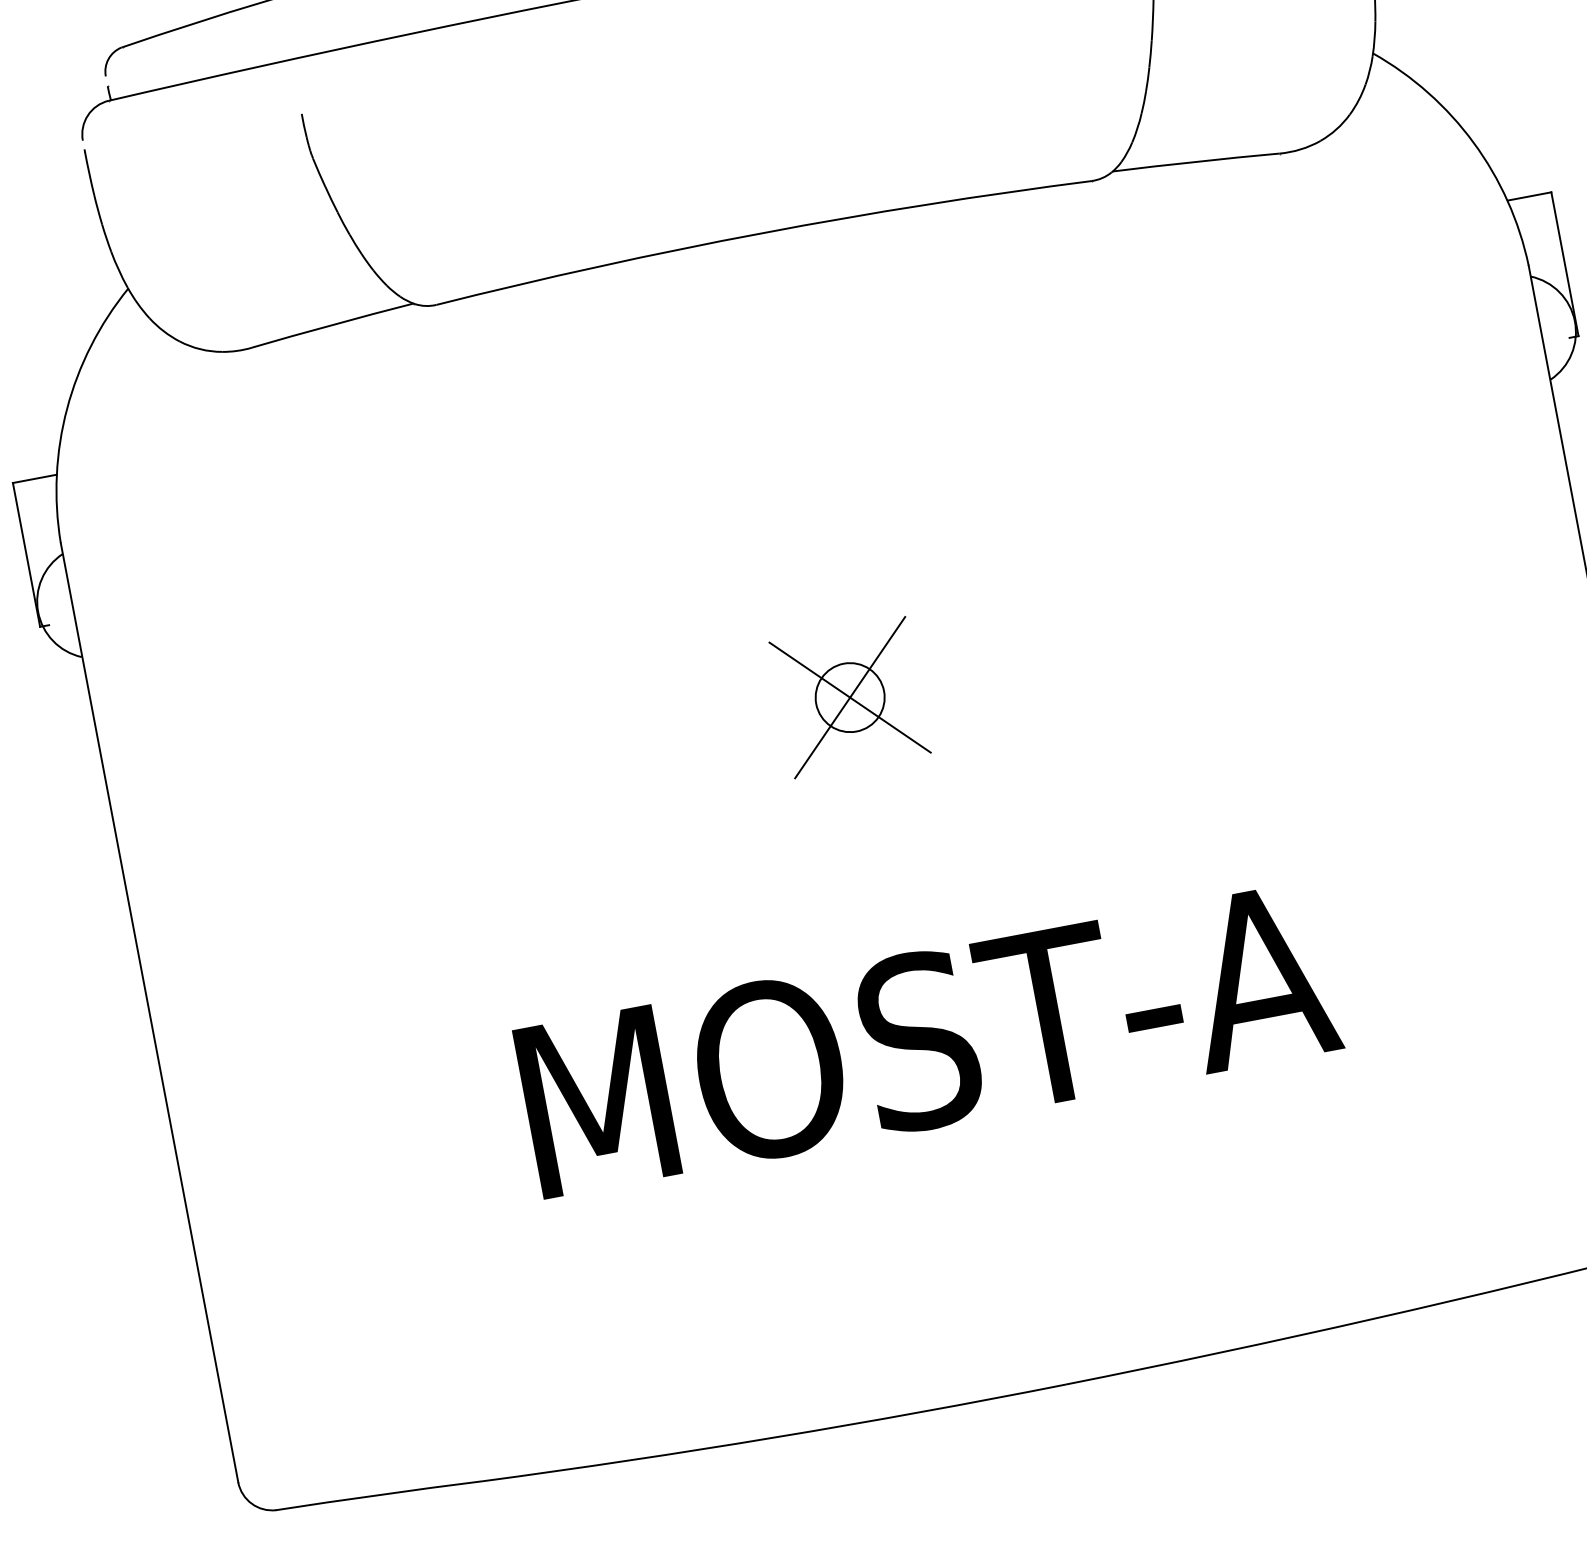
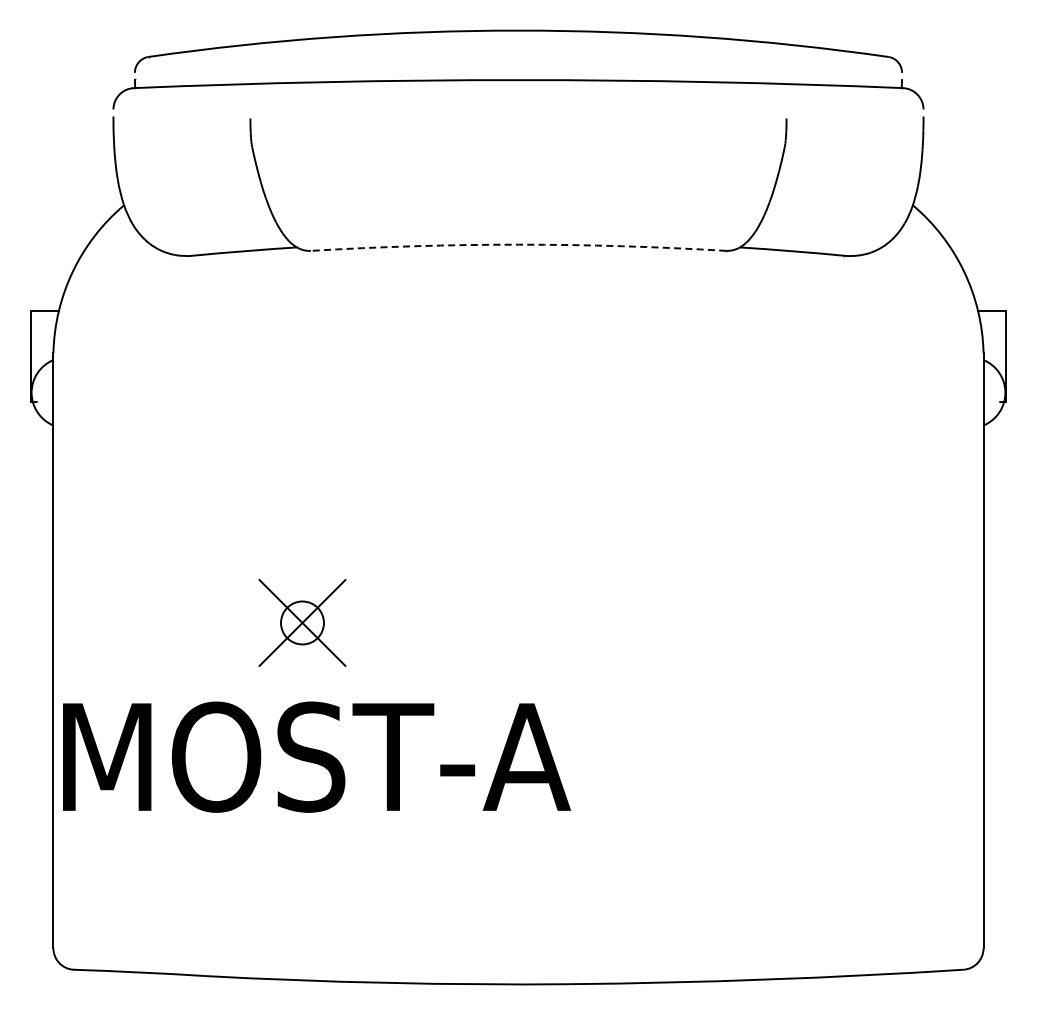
arc: (762, 232) -> (518, 244), solid -> dashed
part: (850, 696) -> (302, 622), moved
text: (927, 1038) -> (316, 756), moved

